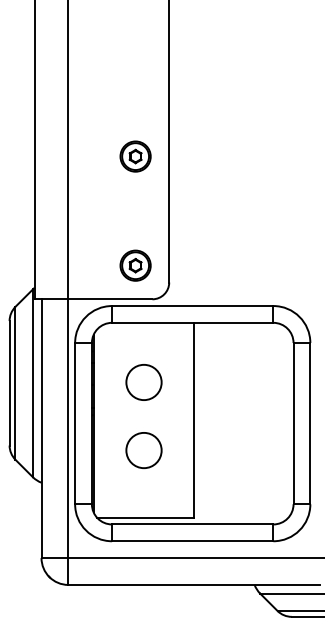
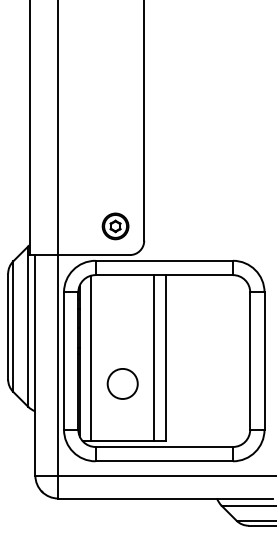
part: (135, 156) -> (115, 133), removed
circle: (143, 381) -> (122, 325), removed
line: (107, 420) -> (91, 358), added
line: (181, 420) -> (154, 358), added

